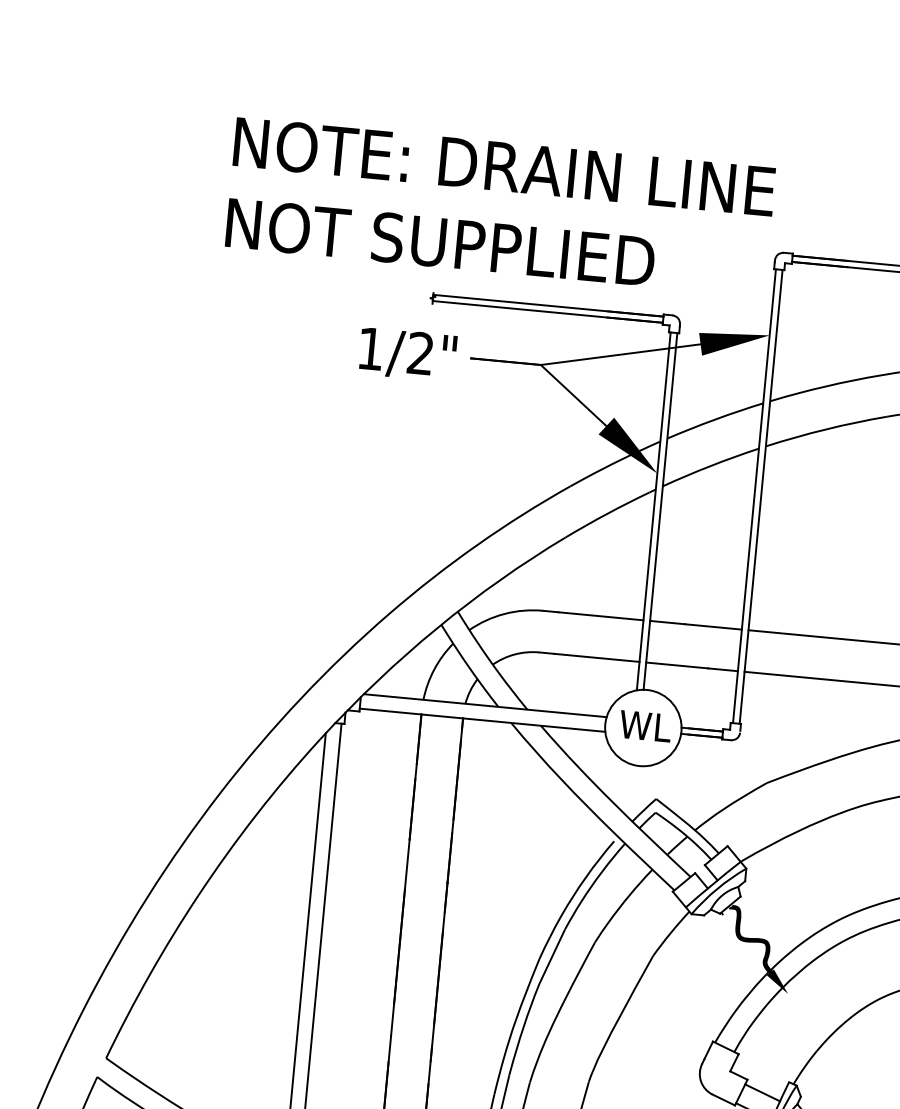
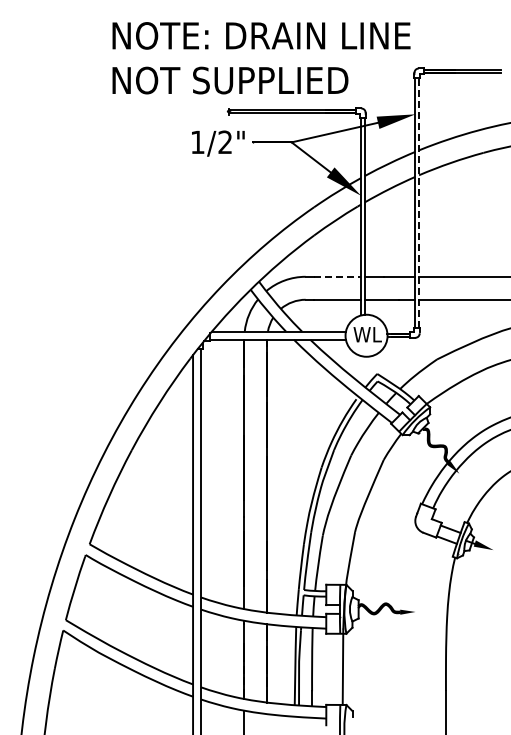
line: (762, 495) -> (419, 202), solid -> dashed
line: (602, 615) -> (338, 276), solid -> dashed

